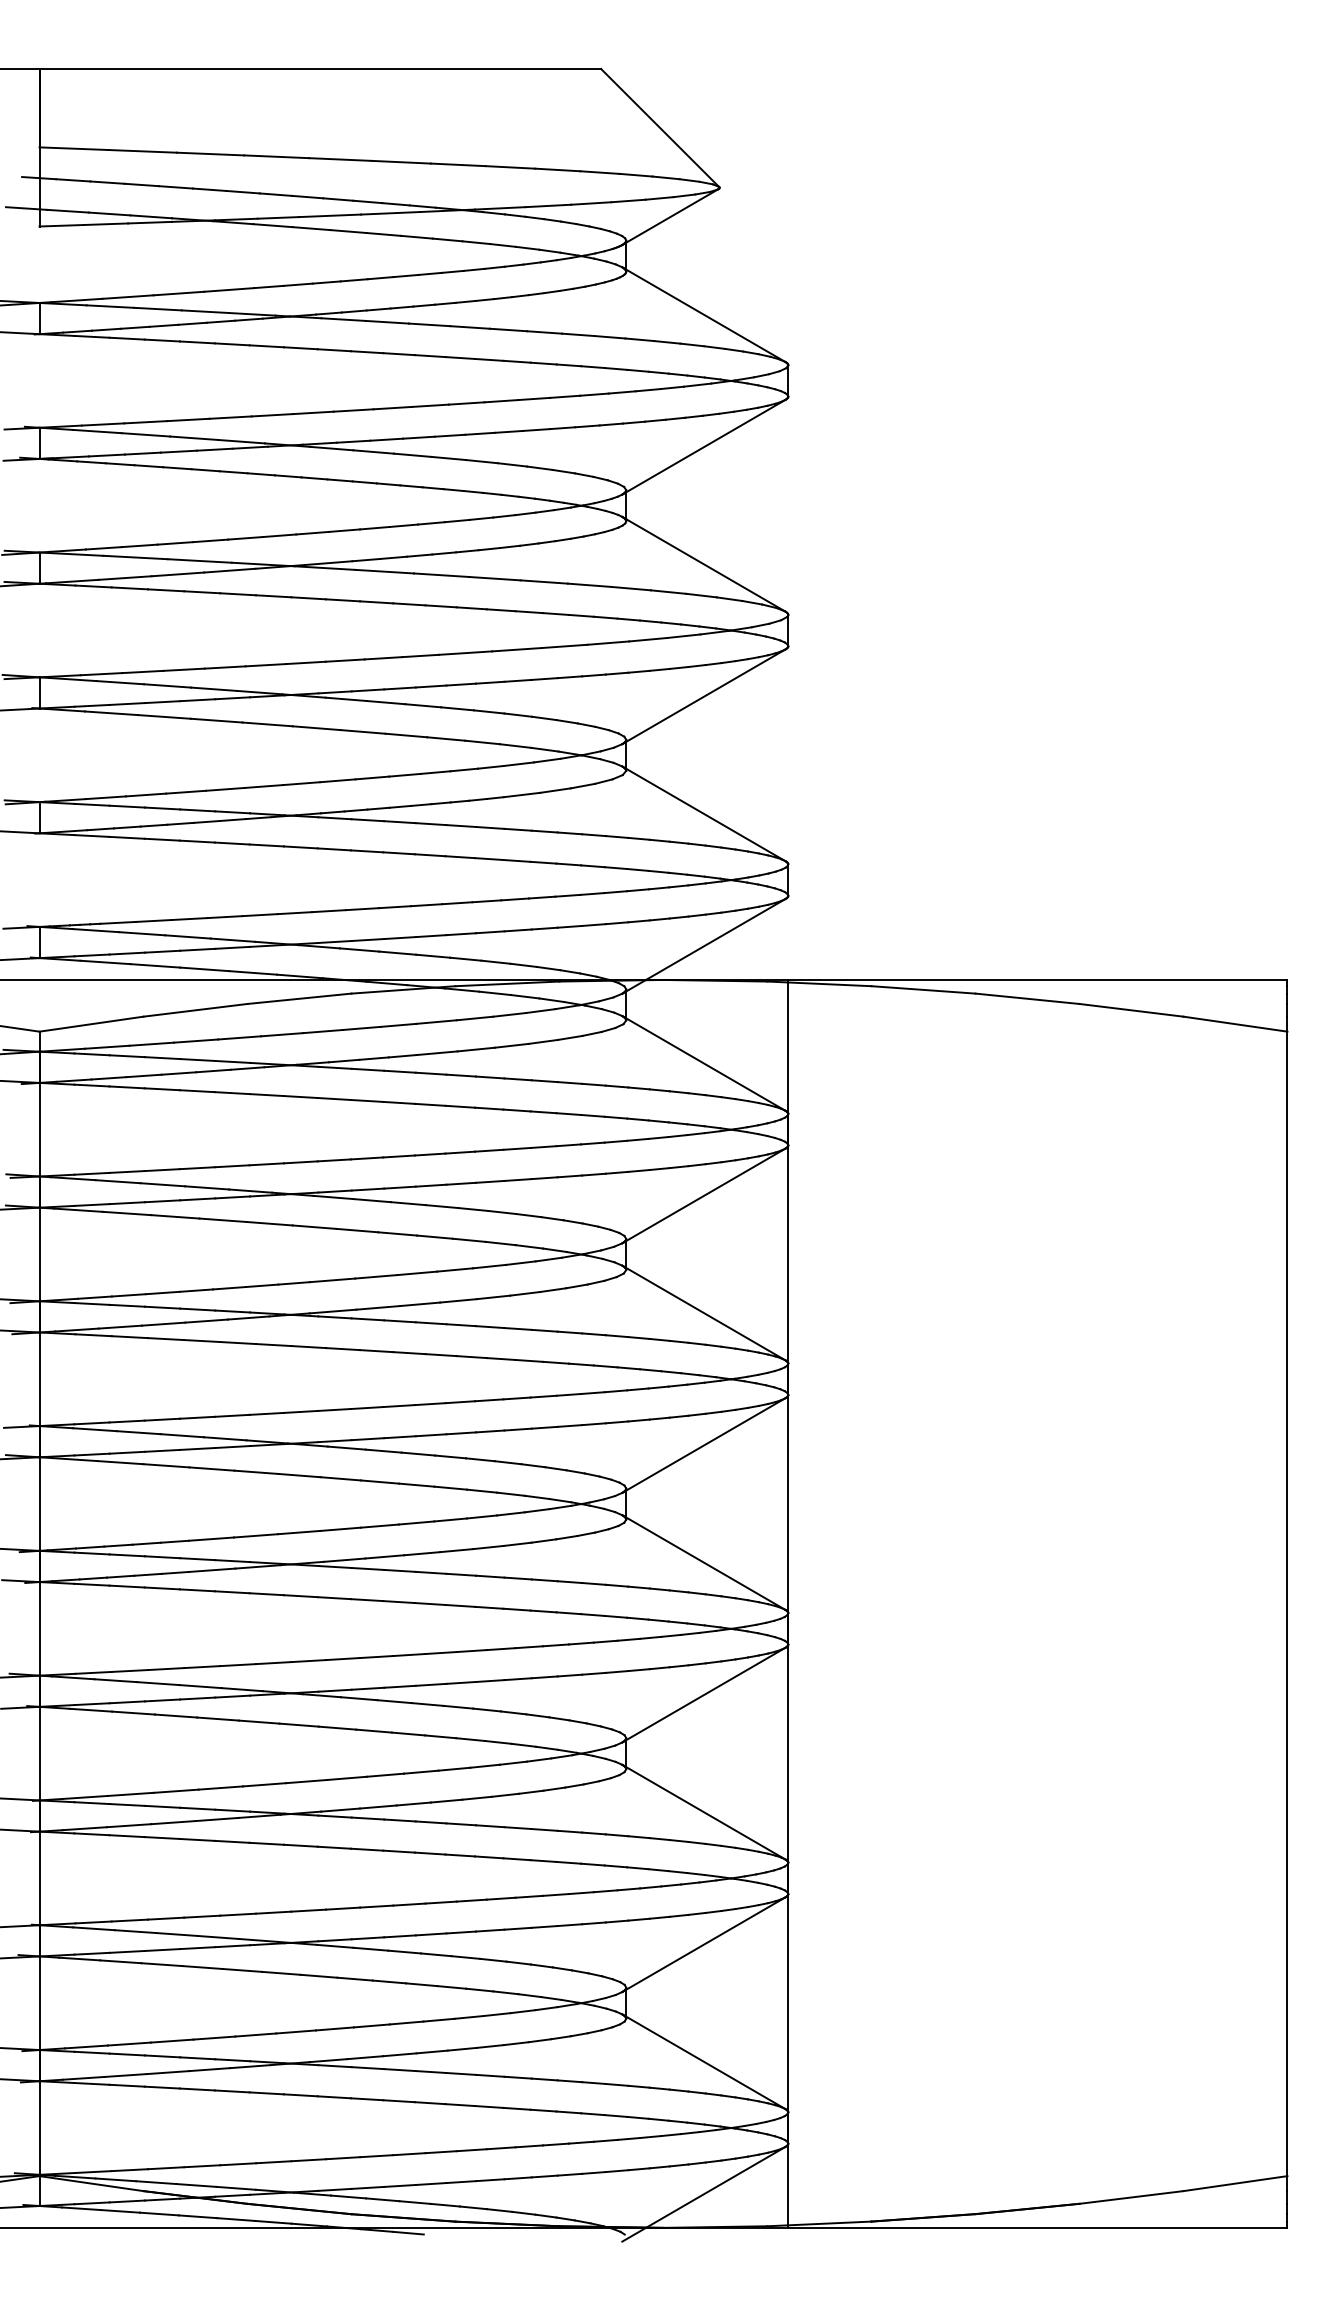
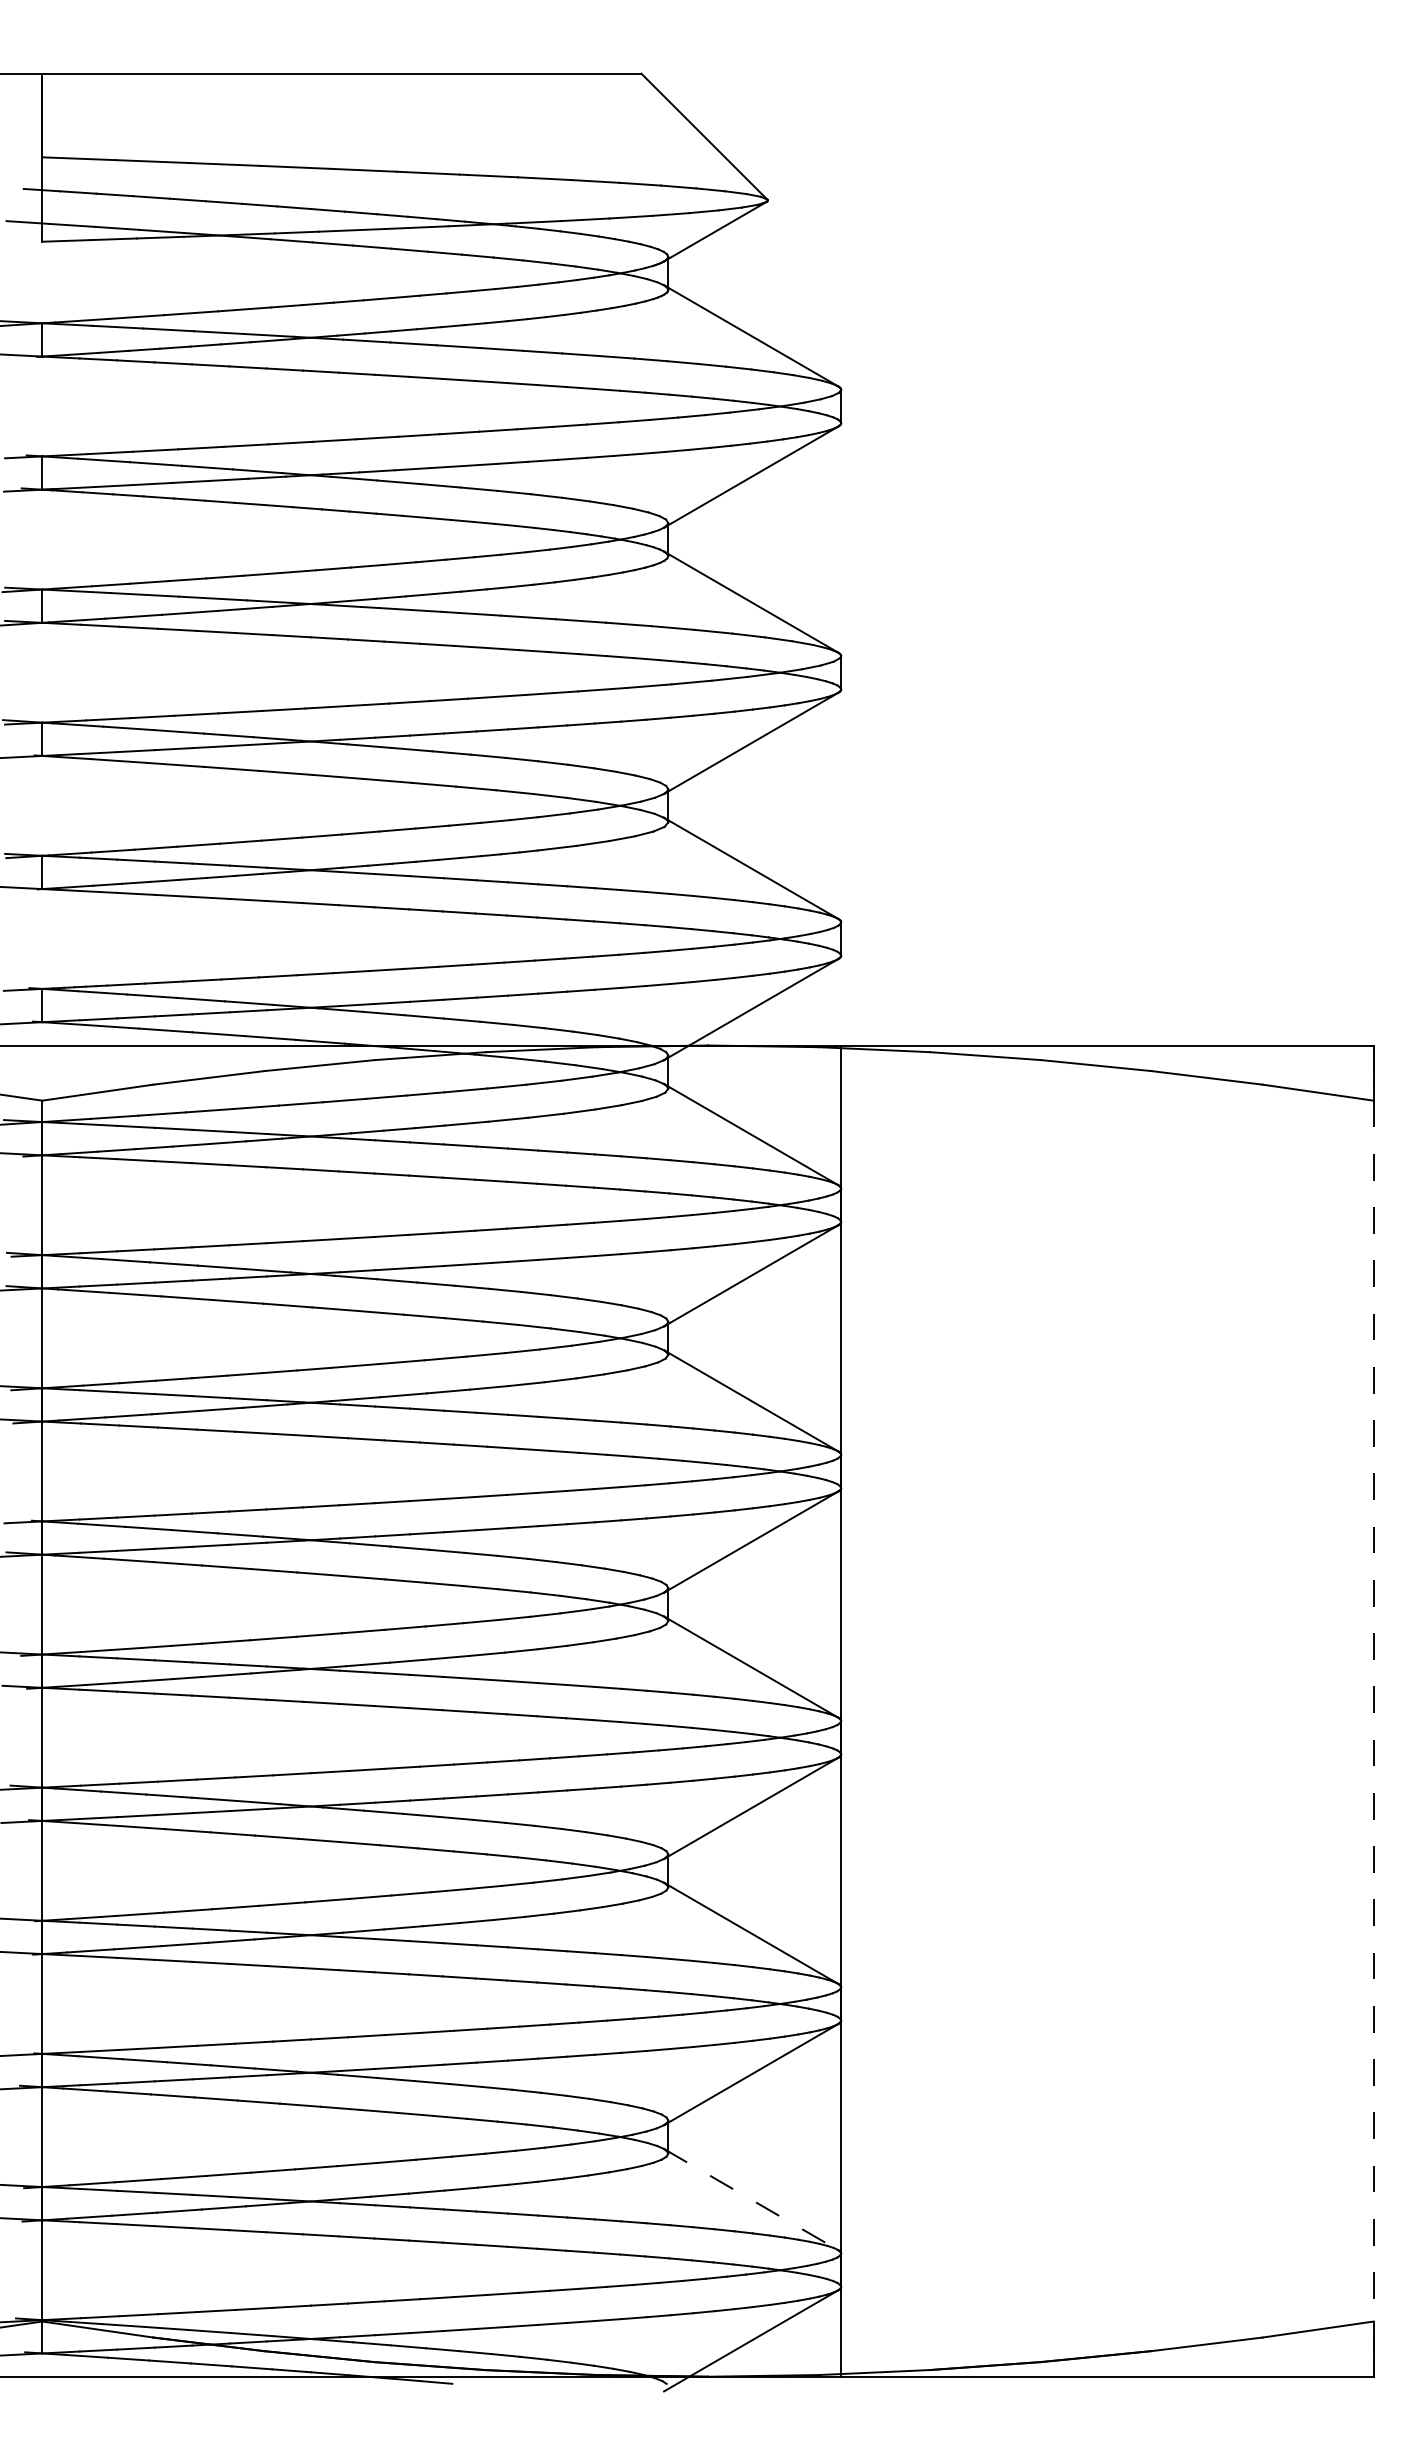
line: (1287, 1604) -> (1373, 1711), solid -> dashed
line: (703, 2061) -> (750, 2199), solid -> dashed

